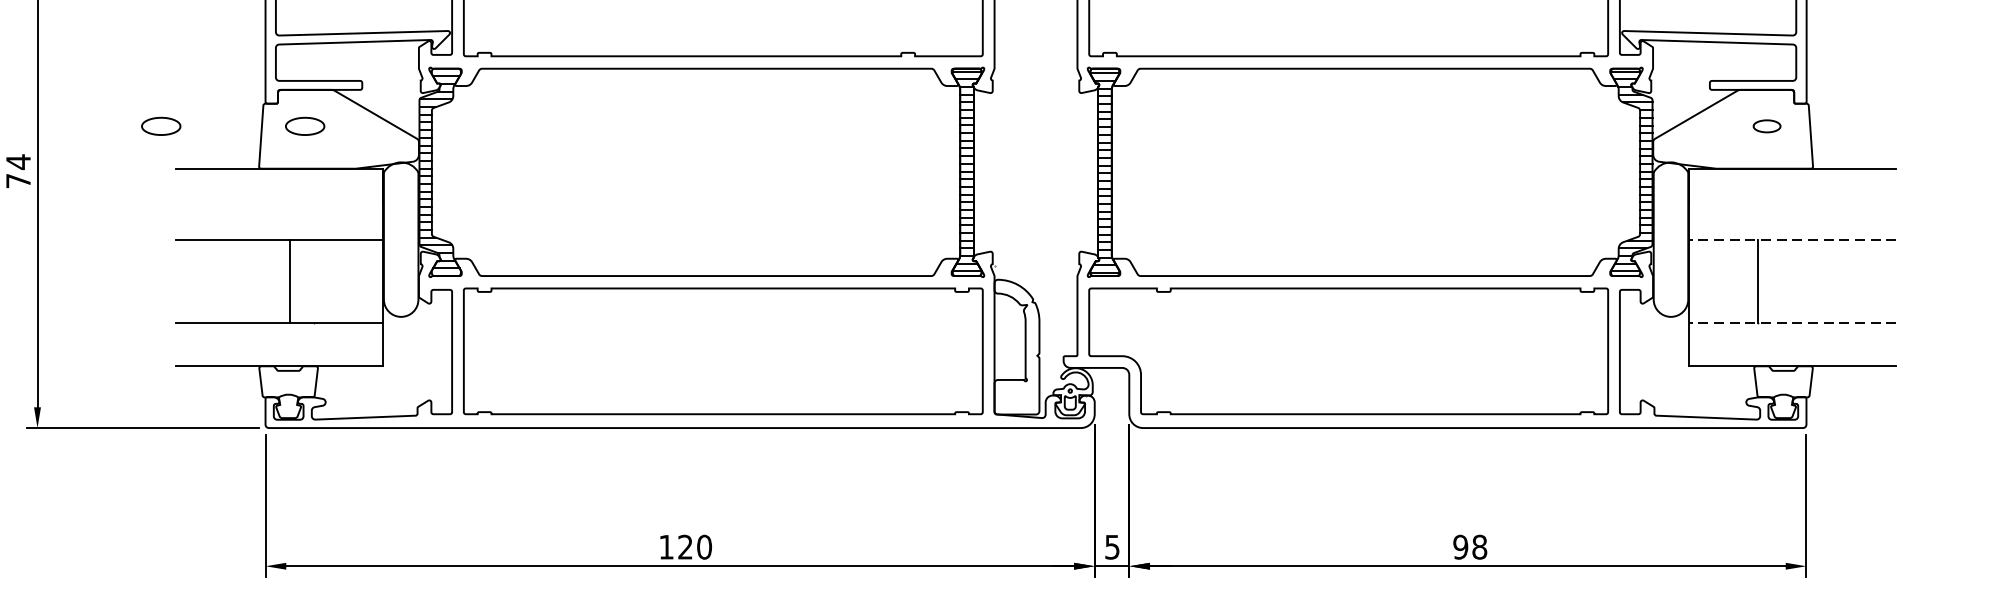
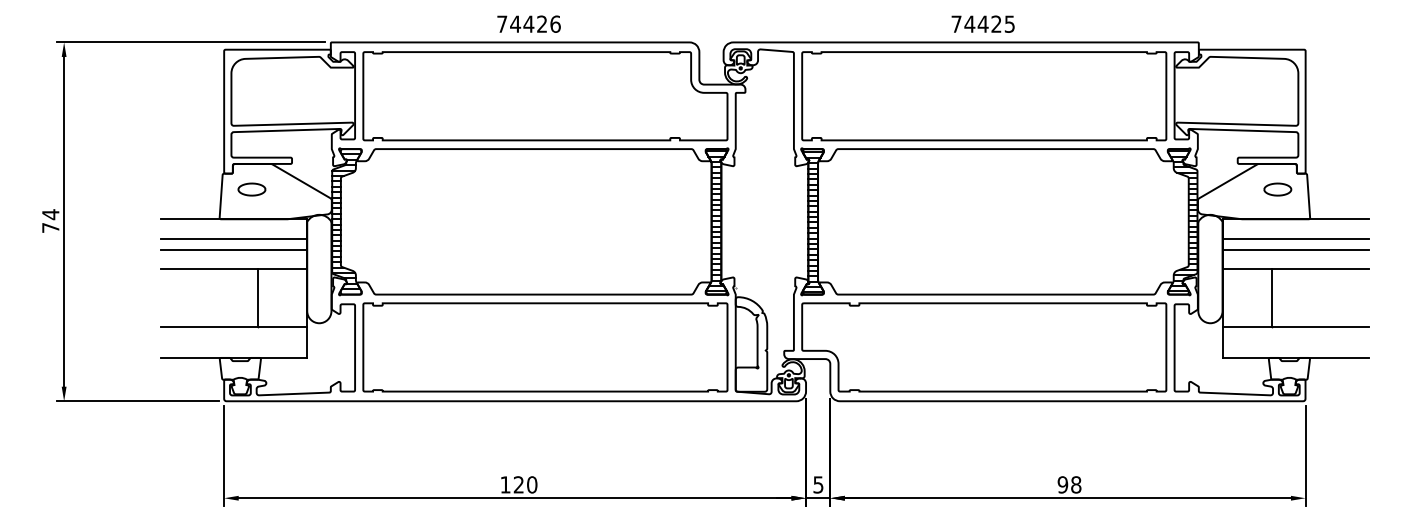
part: (160, 126) -> (150, 189), removed
part: (1766, 126) -> (1277, 189), size x1.43
line: (278, 196) -> (233, 238), added
line: (1792, 196) -> (1295, 238), added
line: (278, 211) -> (233, 249), added
line: (1792, 211) -> (1295, 249), added
line: (1792, 240) -> (1295, 269), dashed -> solid
line: (290, 281) -> (258, 298), moved
line: (1792, 322) -> (1295, 327), dashed -> solid

